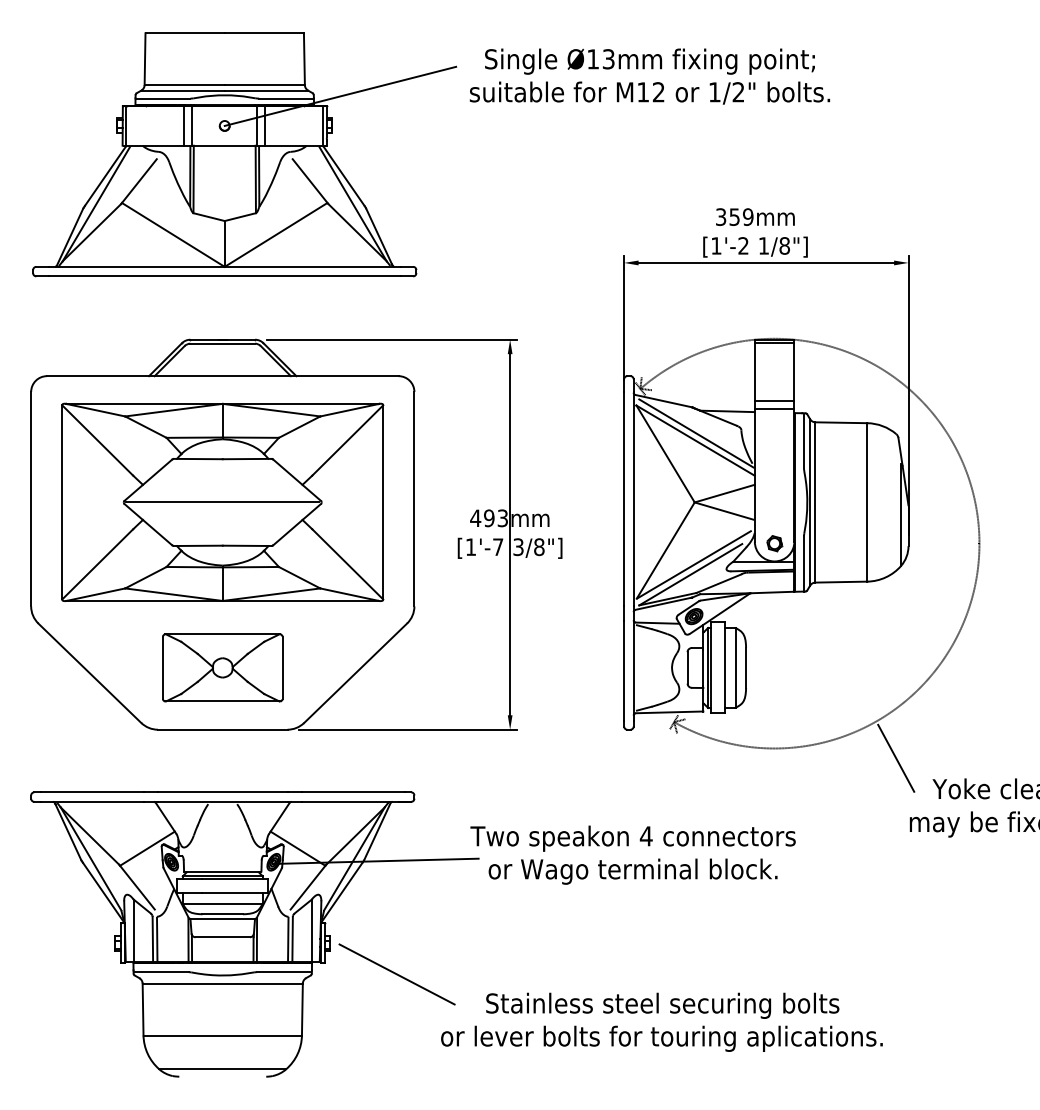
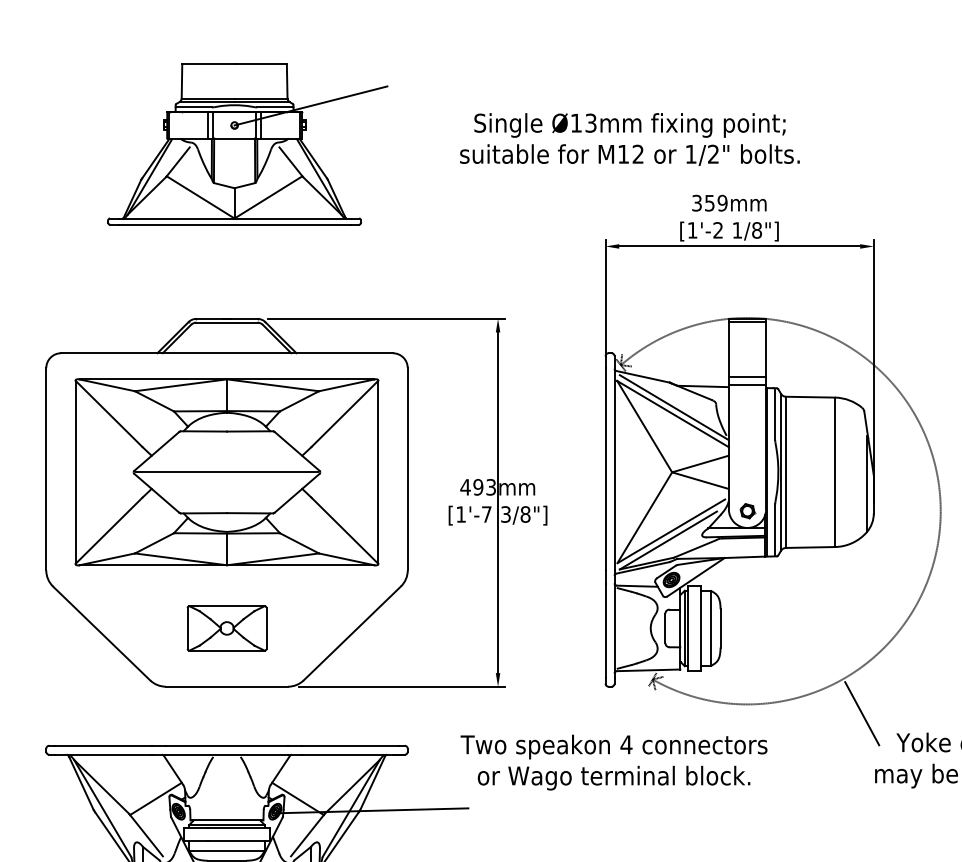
text: (649, 76) -> (629, 139), moved
part: (244, 154) -> (247, 144), size x0.7
part: (222, 667) -> (226, 628), size x0.7
text: (632, 854) -> (613, 761), moved

